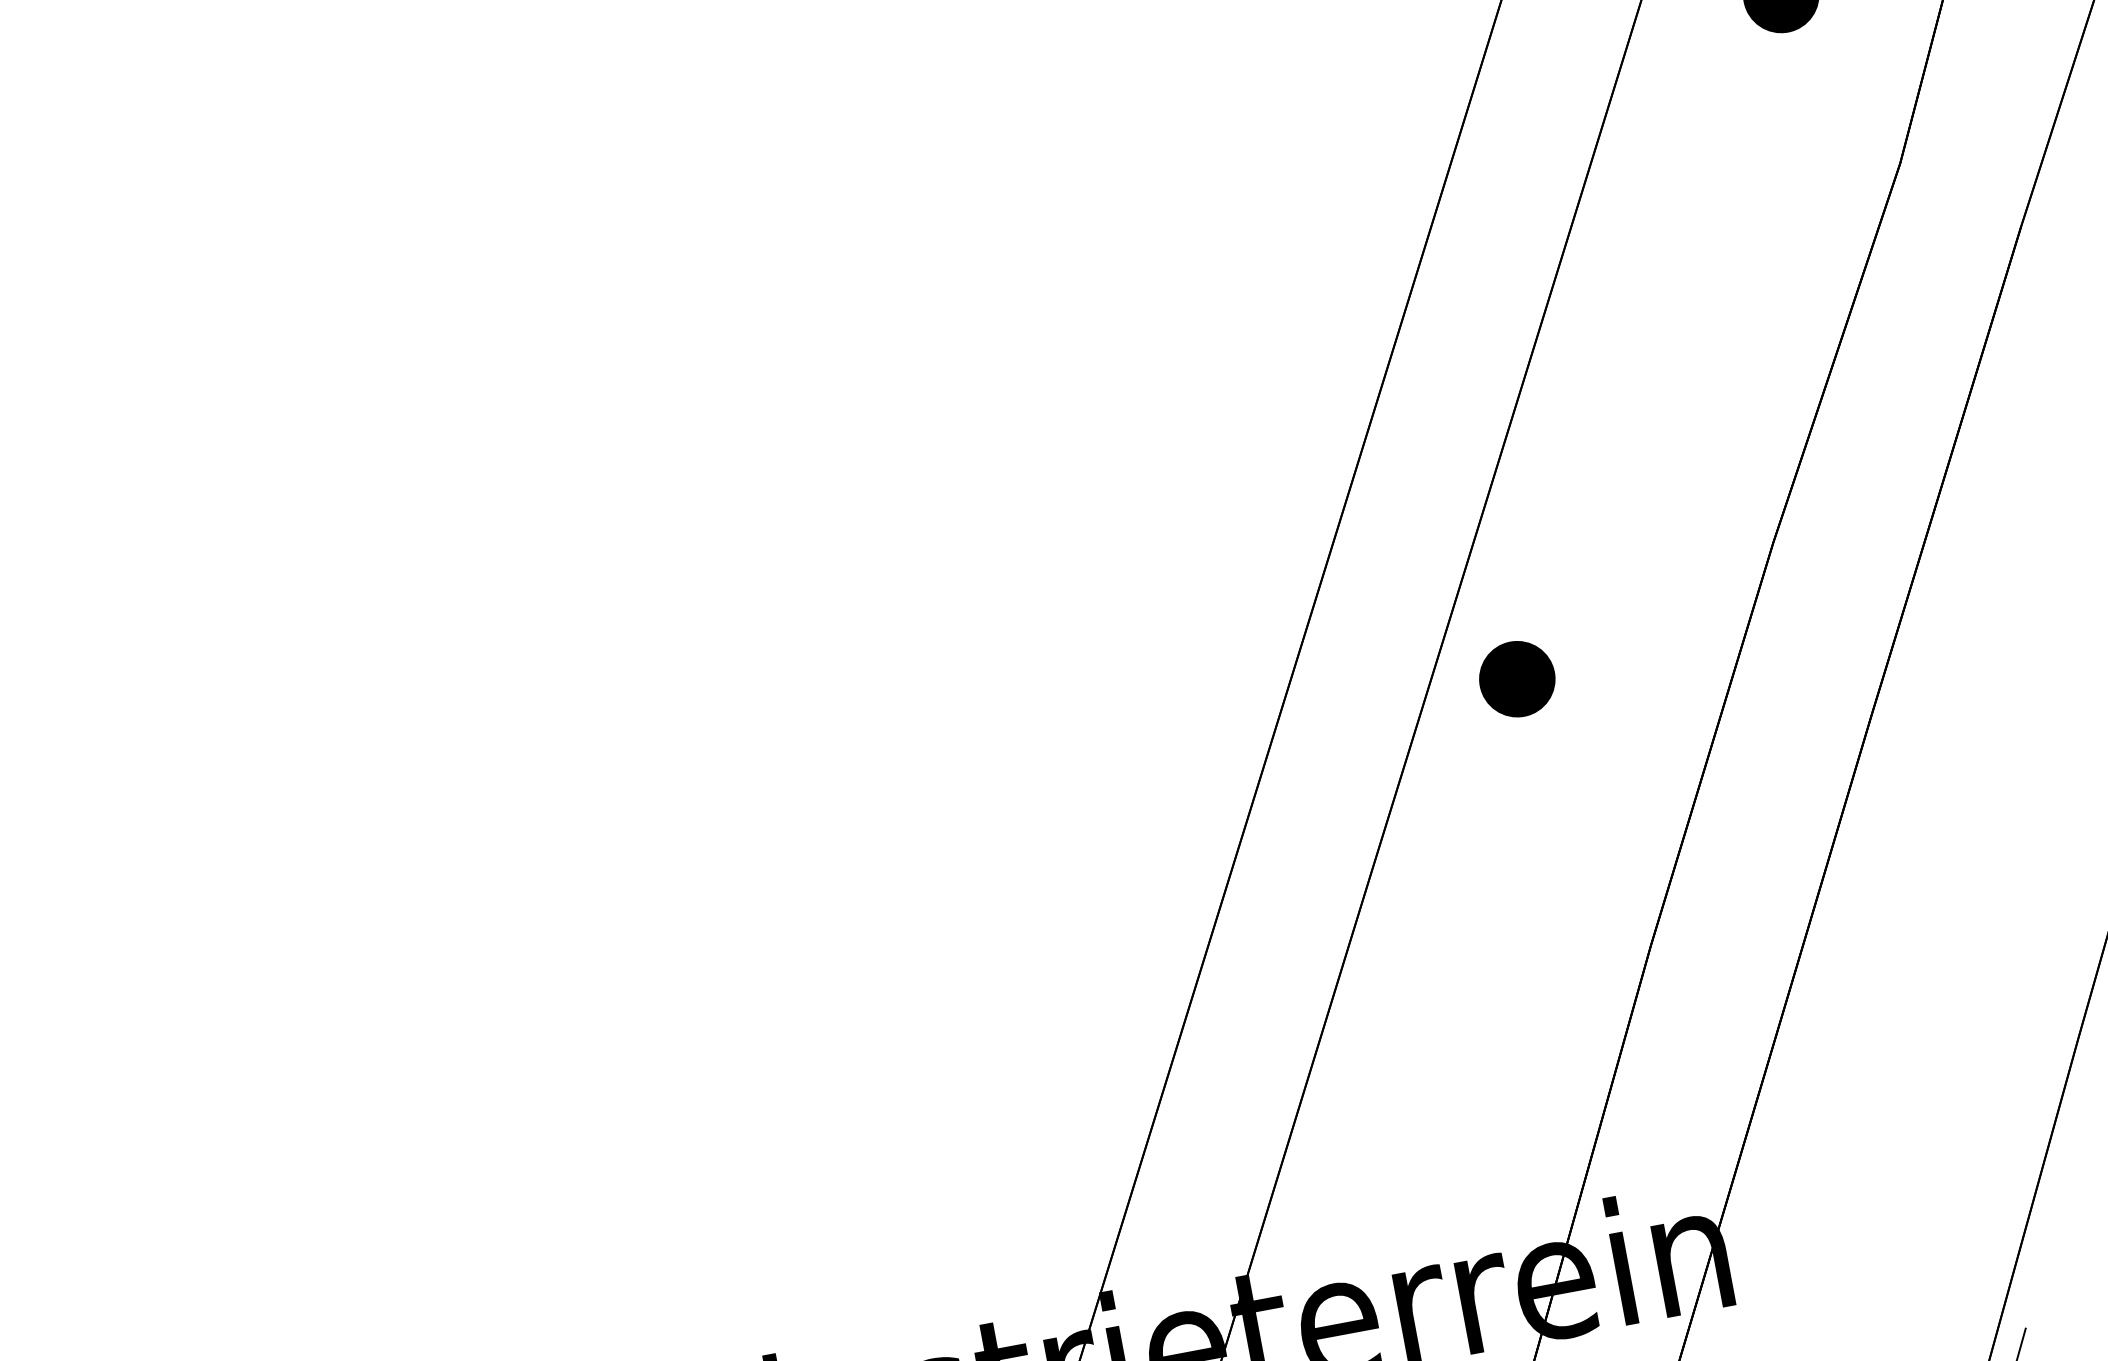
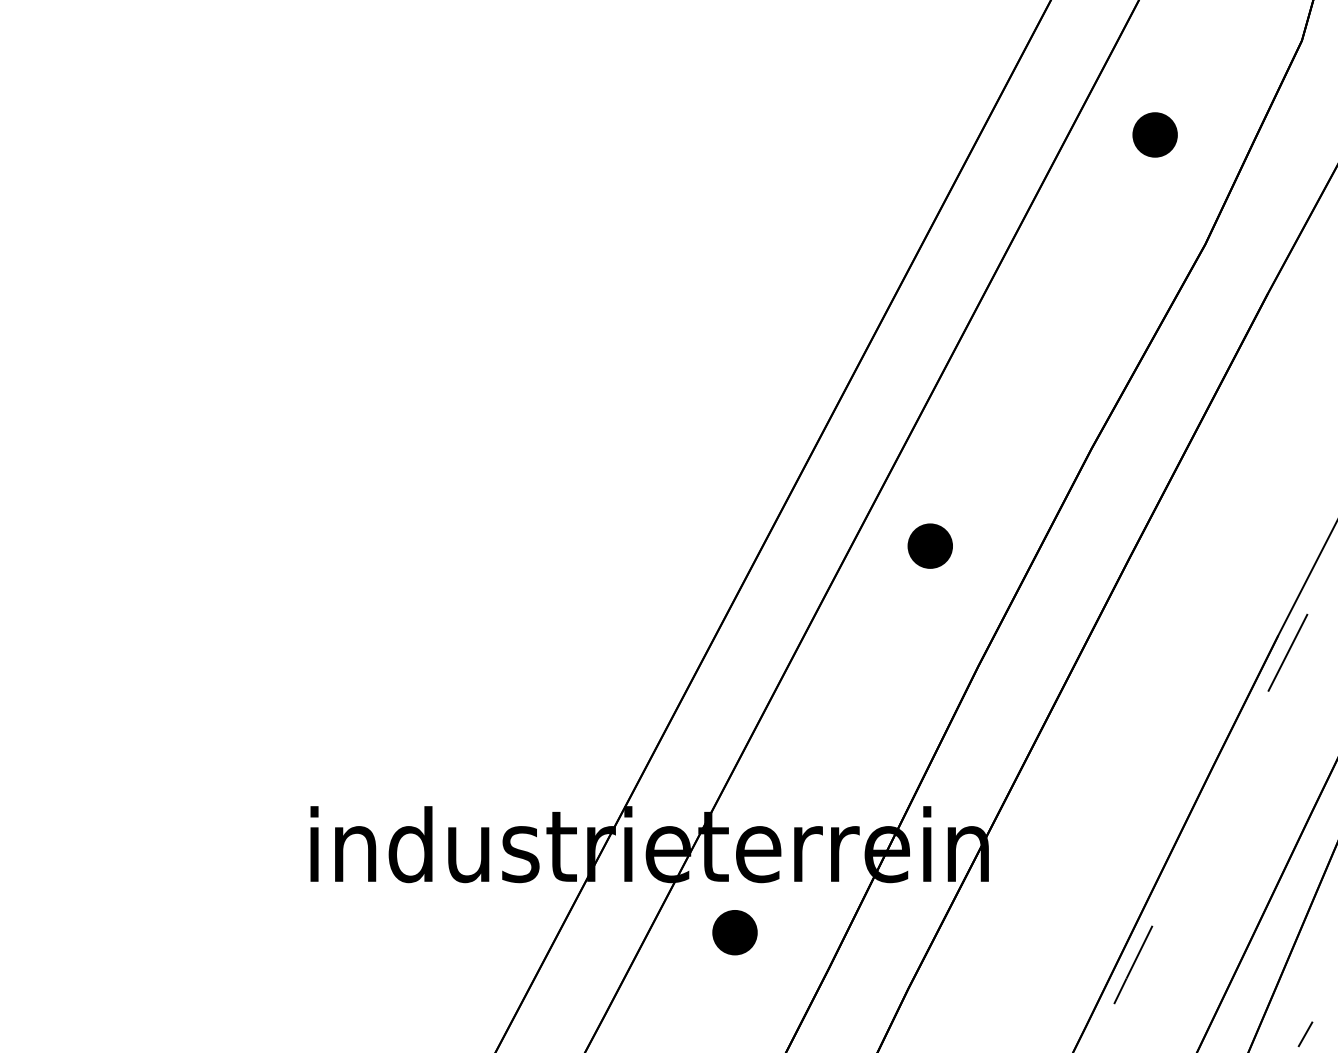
part: (1515, 678) -> (929, 545), moved

